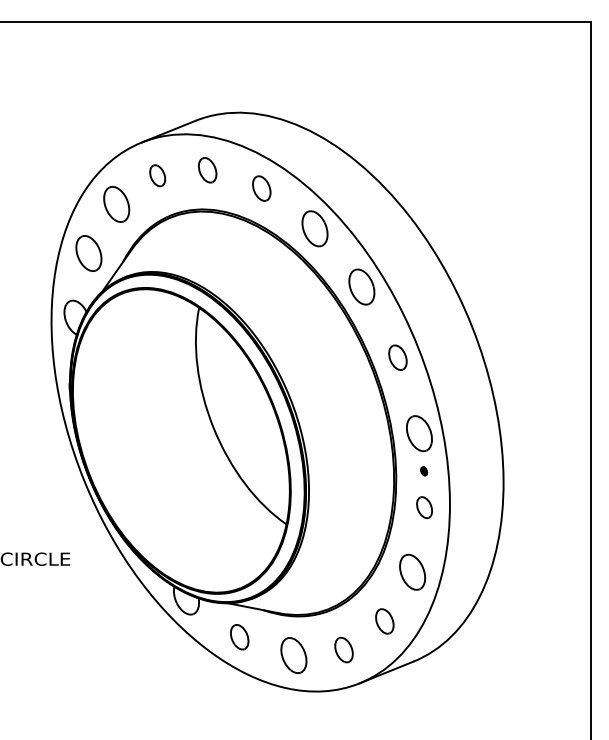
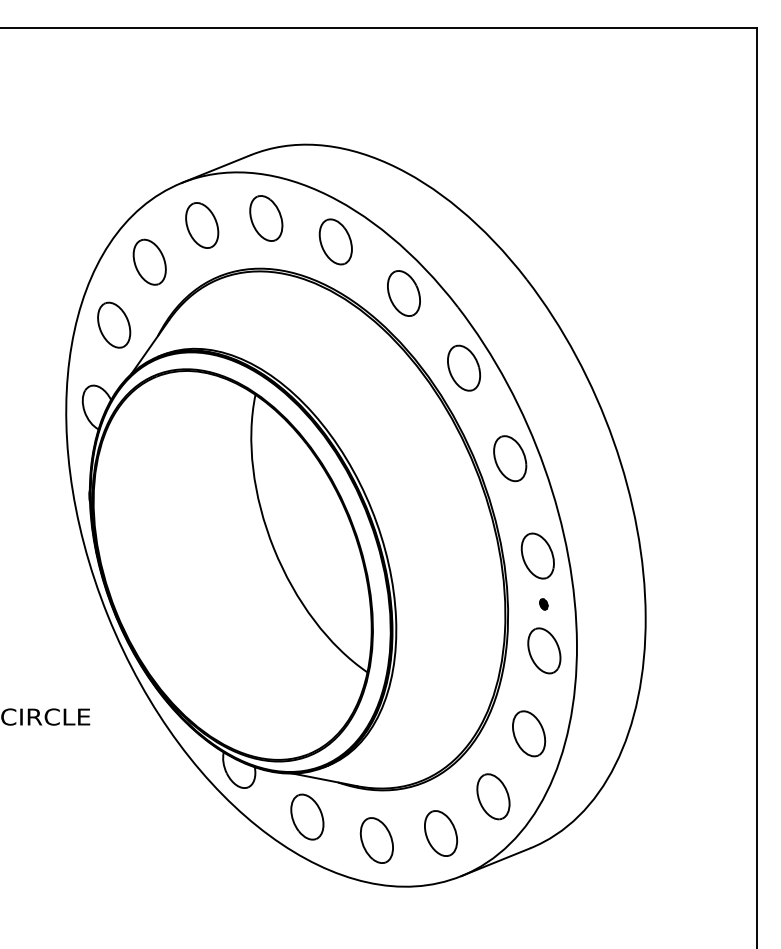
part: (207, 170) -> (266, 218), size x1.43
part: (157, 175) -> (202, 225), size x1.67
part: (261, 188) -> (335, 241), size x1.43
part: (398, 357) -> (510, 458), size x1.43
part: (424, 507) -> (544, 650), size x1.67
part: (384, 621) -> (493, 796), size x1.43
part: (239, 636) -> (307, 816), size x1.43
part: (344, 650) -> (441, 833), size x1.43

